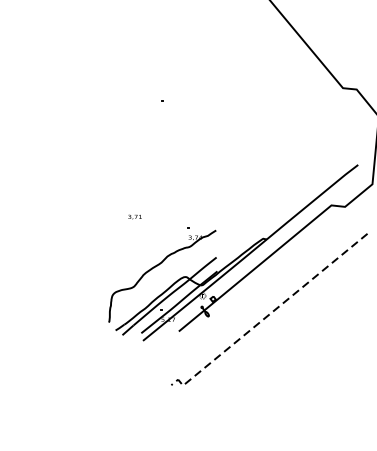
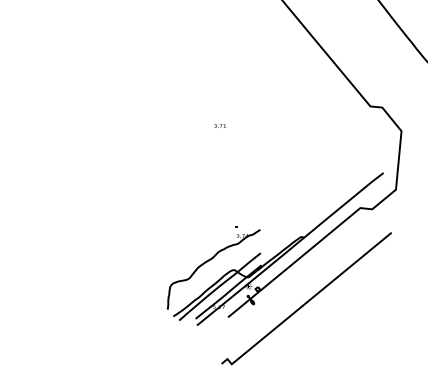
text: (134, 216) -> (219, 125), moved
line: (266, 316) -> (304, 304), dashed -> solid

